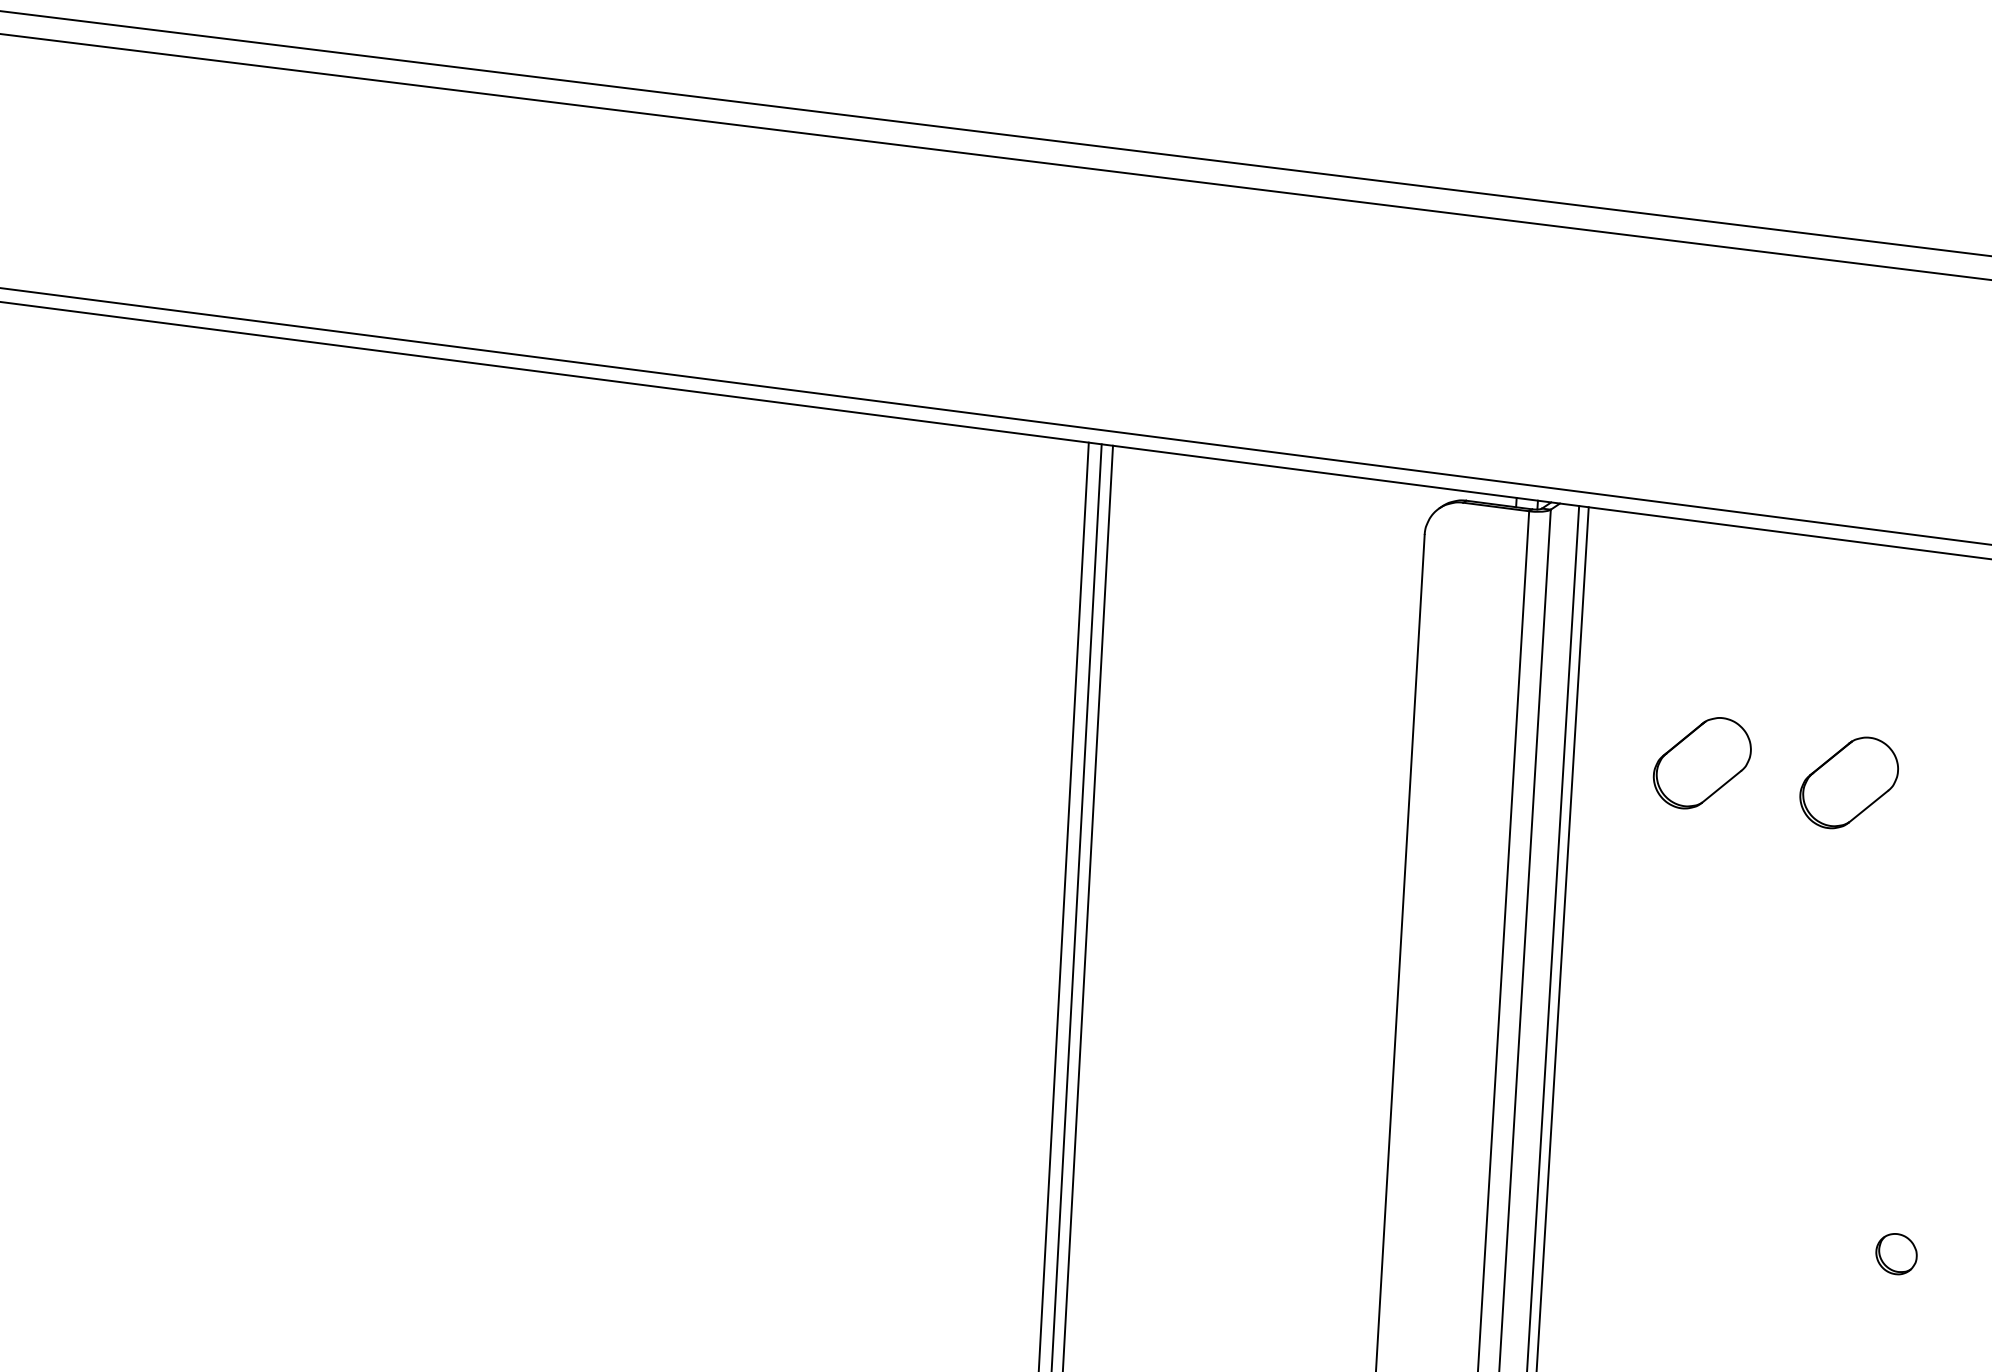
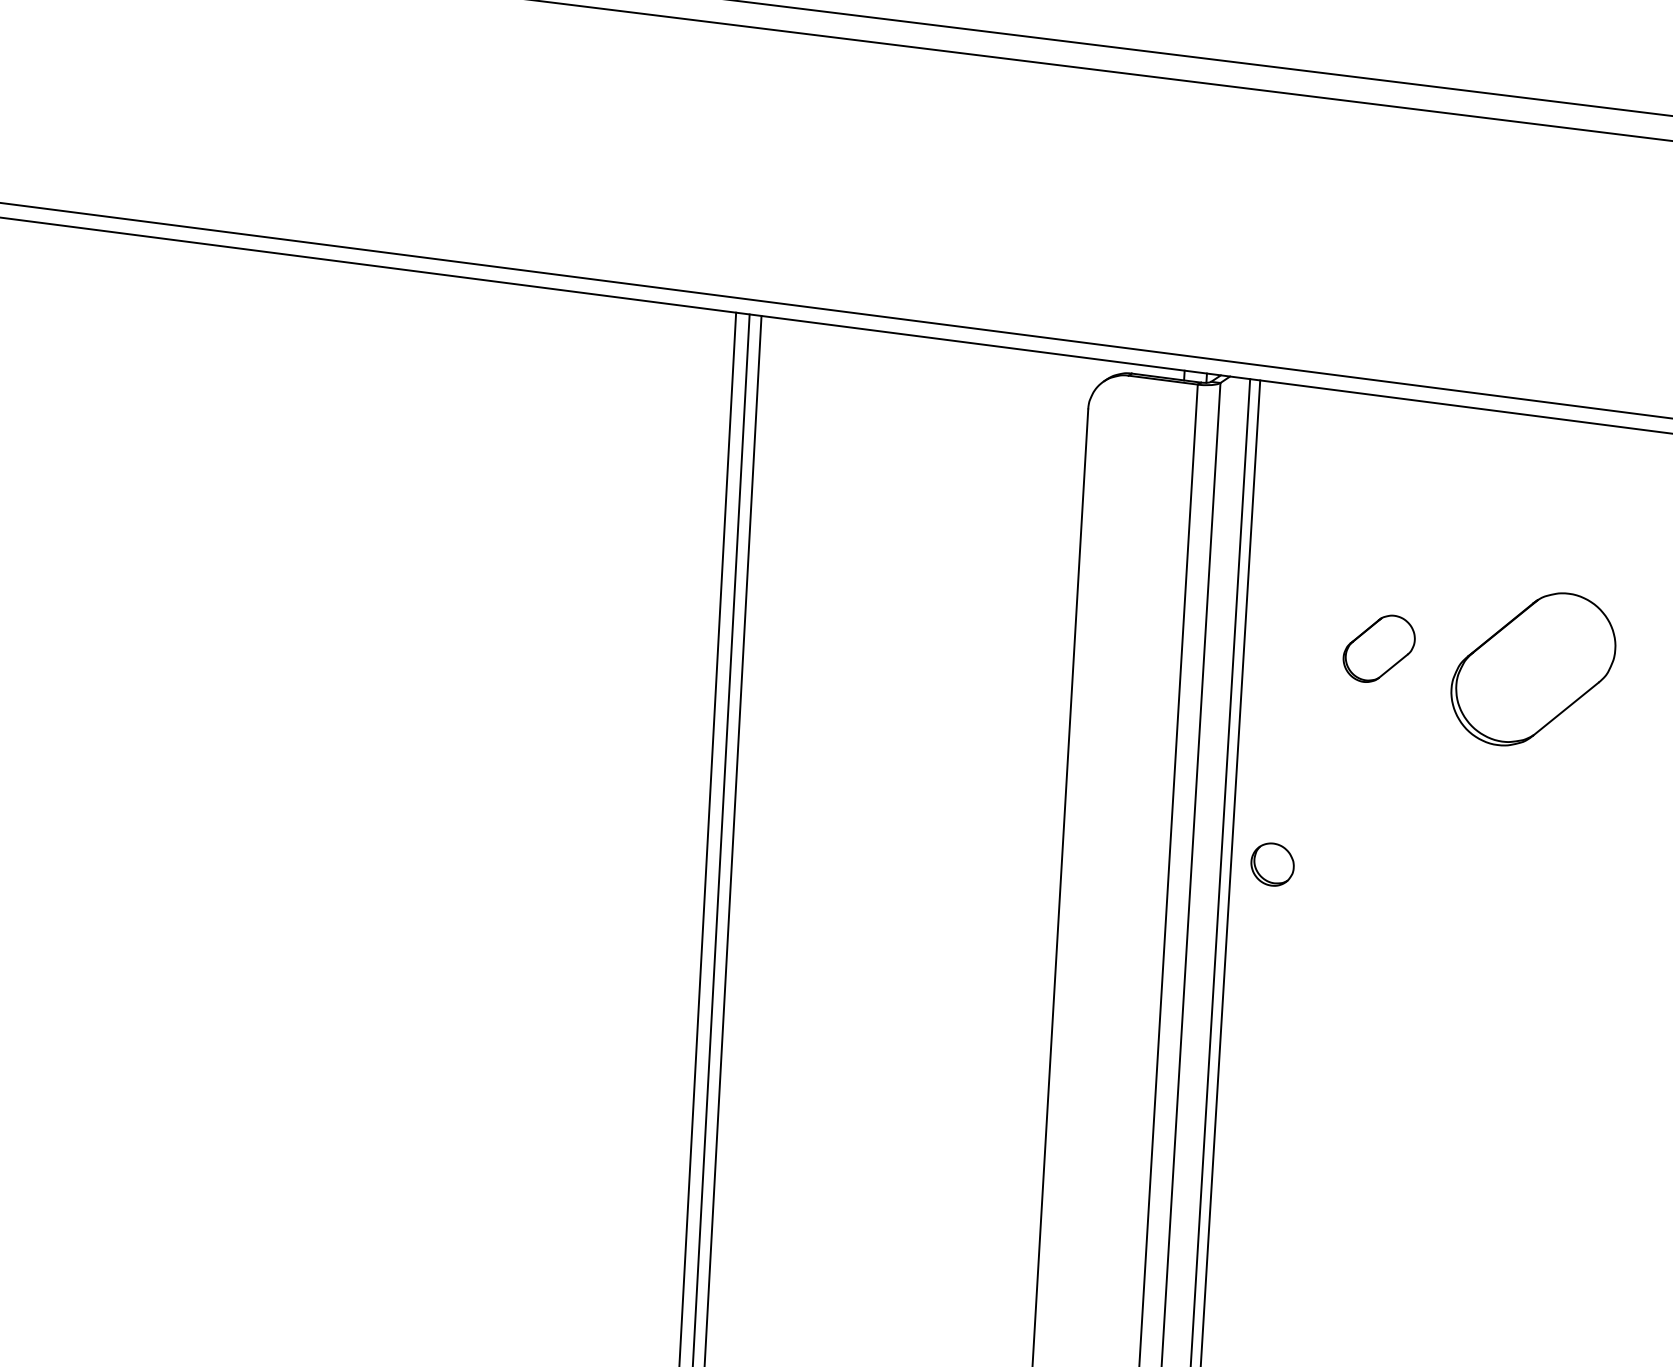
part: (1701, 763) -> (1378, 649), size x0.7
part: (1848, 782) -> (1532, 668), size x1.6
part: (1896, 1254) -> (1272, 865), moved

